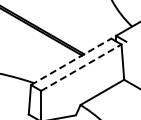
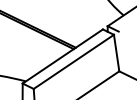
line: (71, 61) -> (63, 56), dashed -> solid
line: (81, 67) -> (73, 61), dashed -> solid

